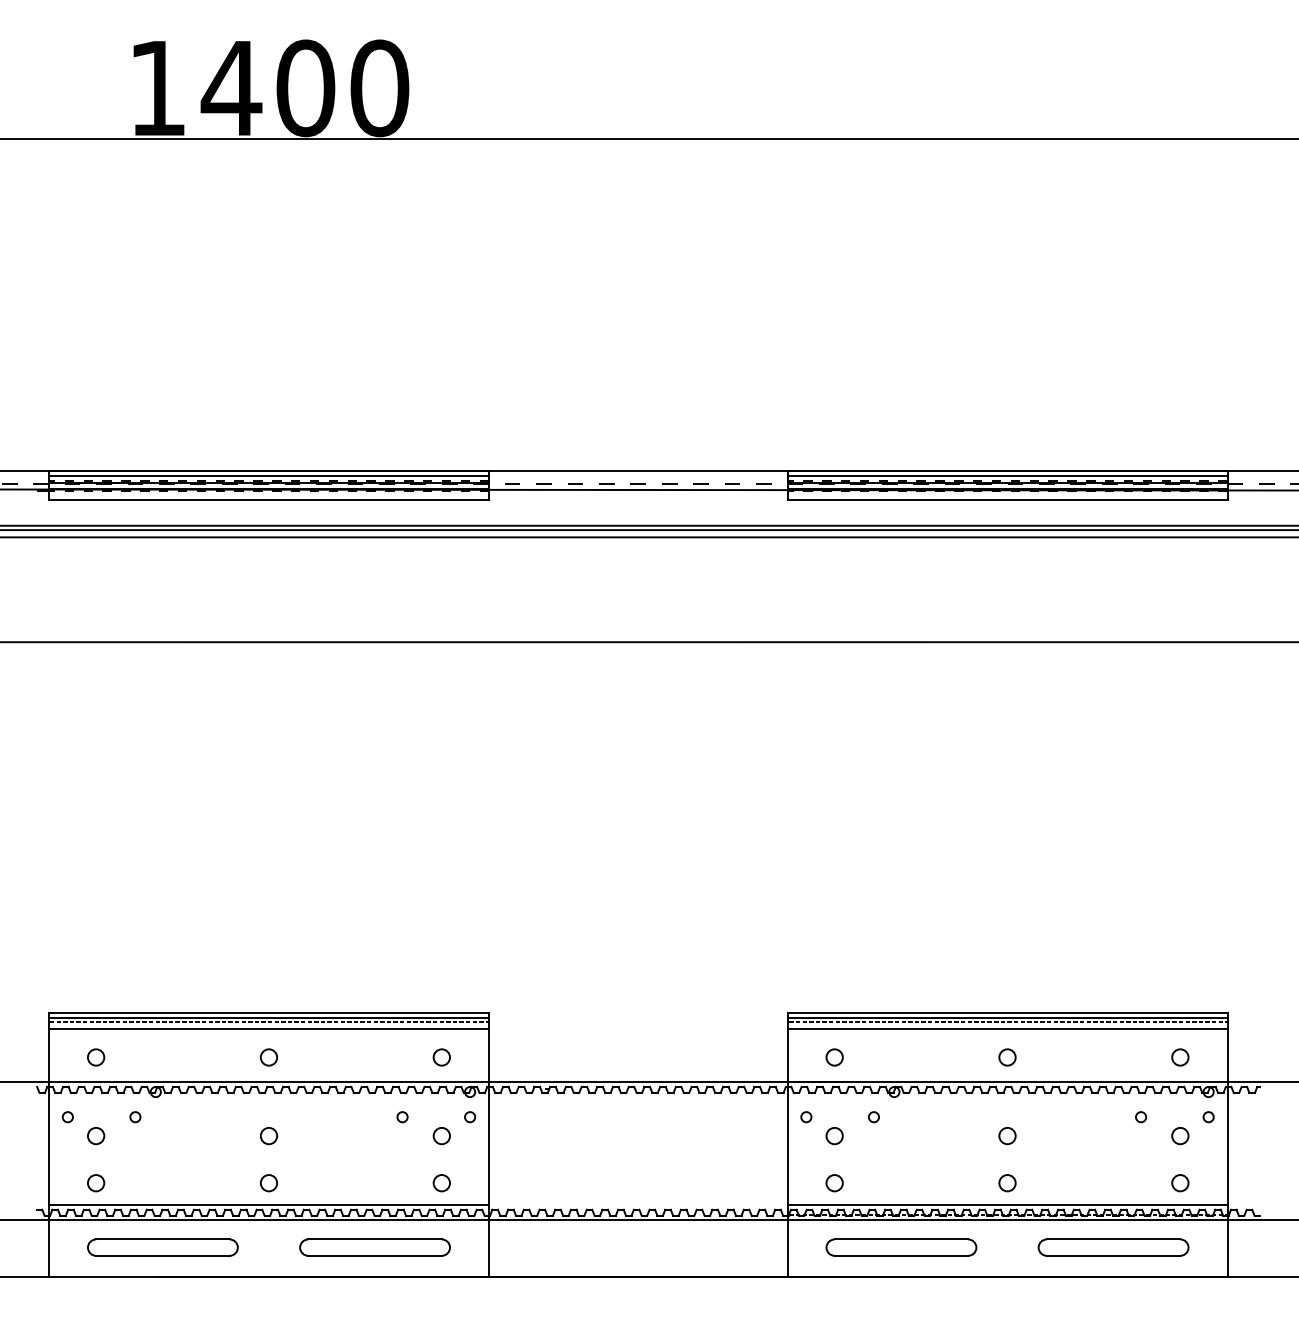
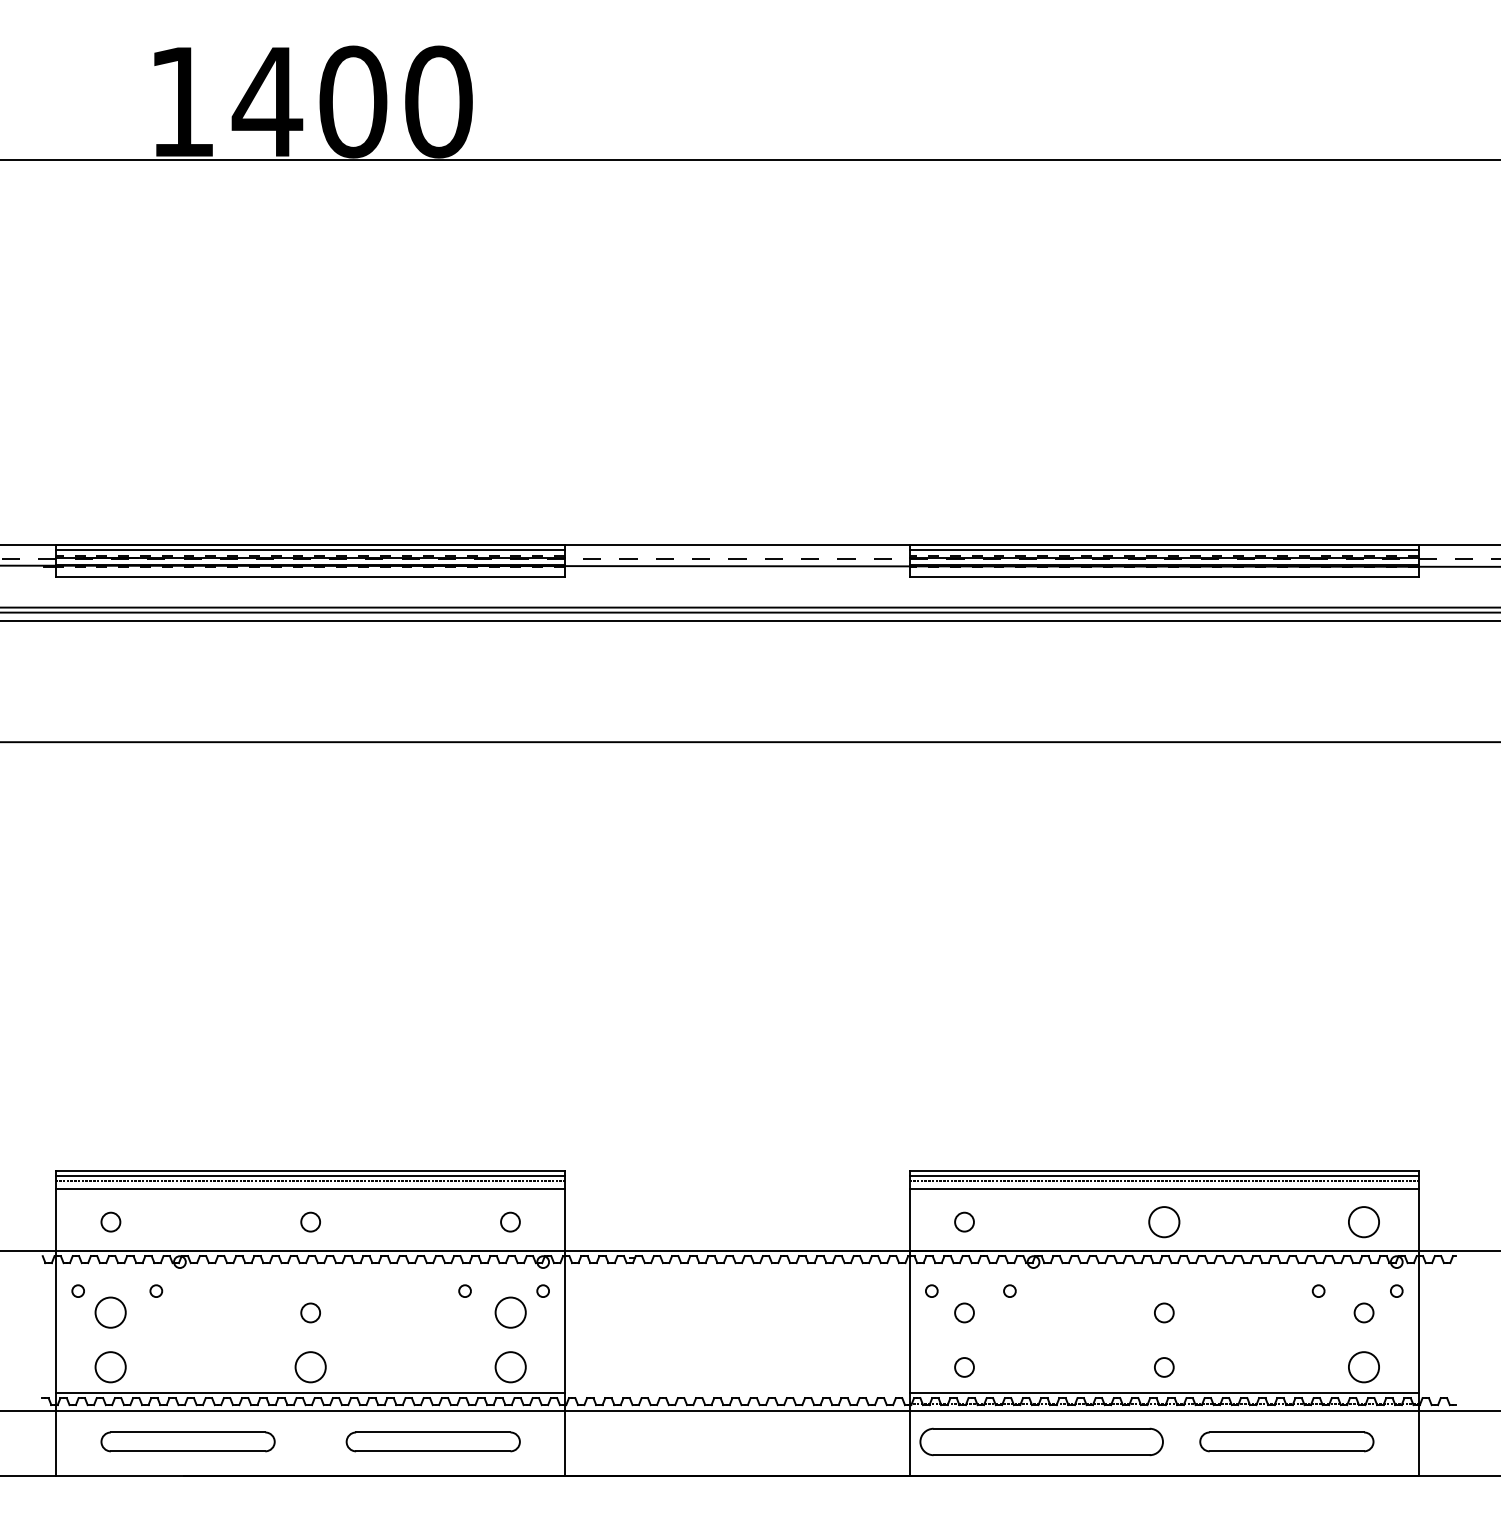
circle: (1007, 1057) -> (1164, 1222), size x1.6
circle: (1180, 1057) -> (1364, 1222), size x1.6
circle: (96, 1136) -> (111, 1313), size x1.6
circle: (441, 1136) -> (510, 1313), size x1.6
circle: (96, 1183) -> (111, 1367), size x1.6
circle: (268, 1183) -> (310, 1367), size x1.6
circle: (441, 1183) -> (510, 1367), size x1.6
circle: (1180, 1183) -> (1364, 1367), size x1.6
part: (901, 1247) -> (1041, 1441), size x1.4

